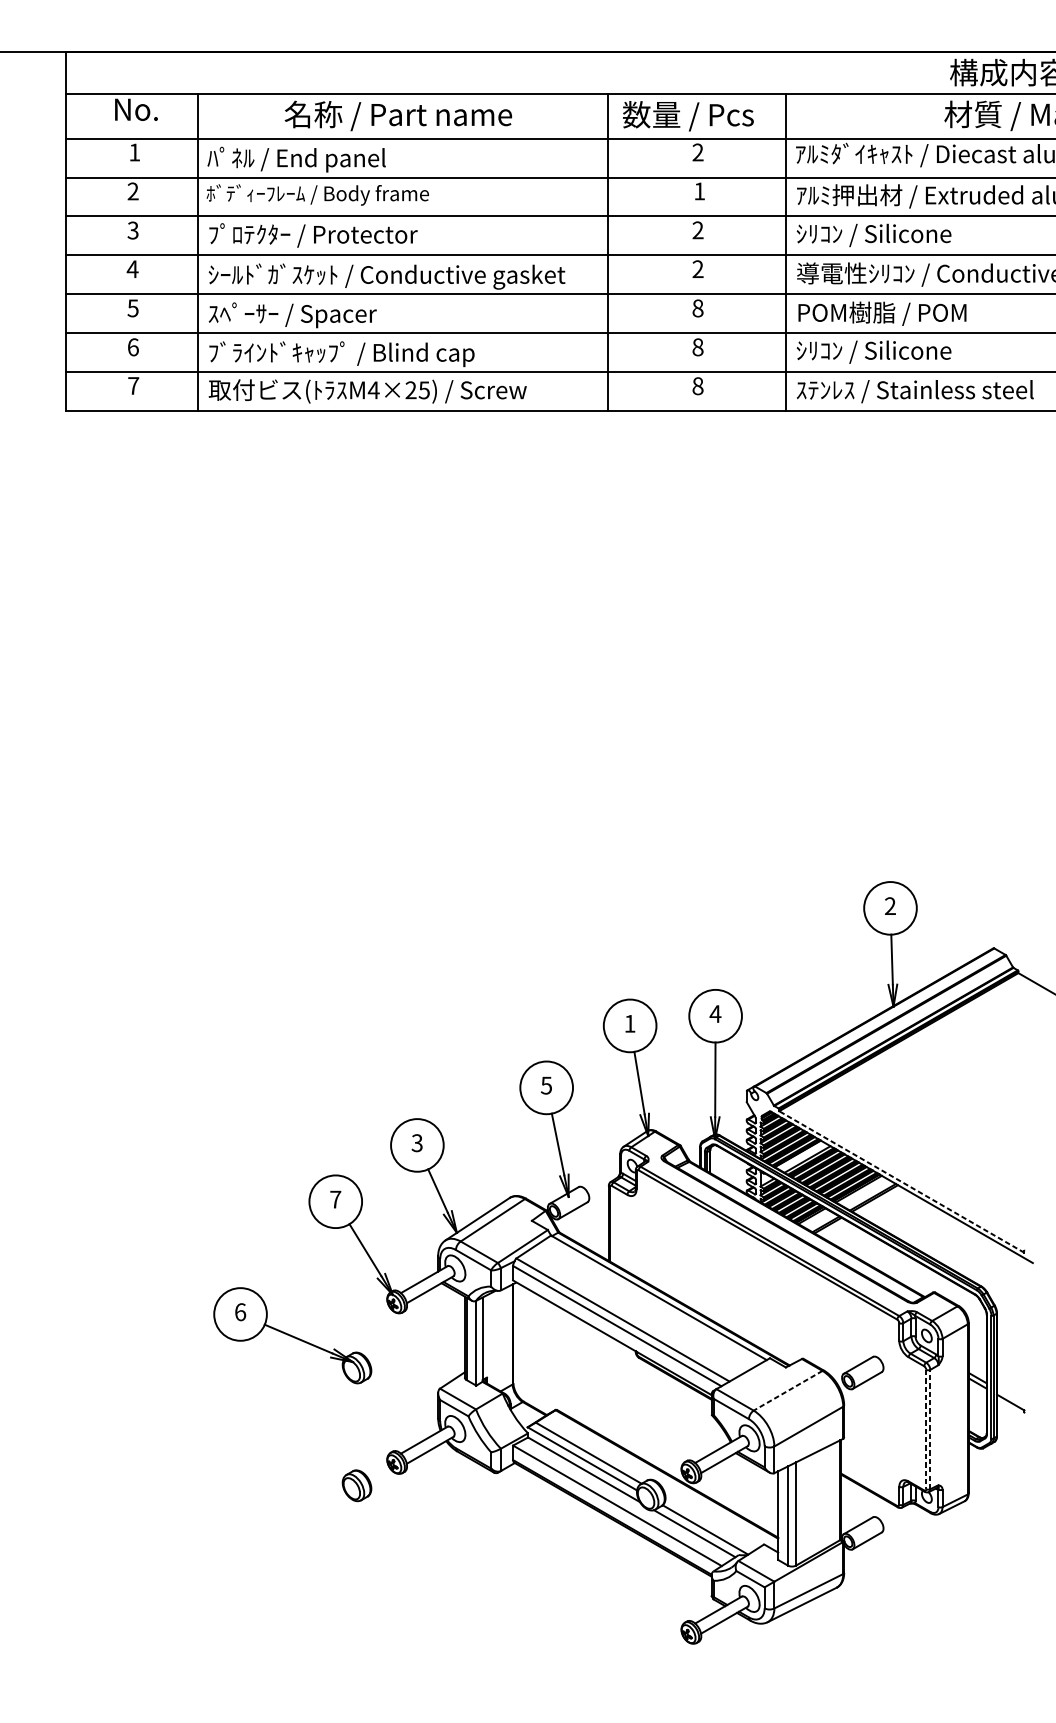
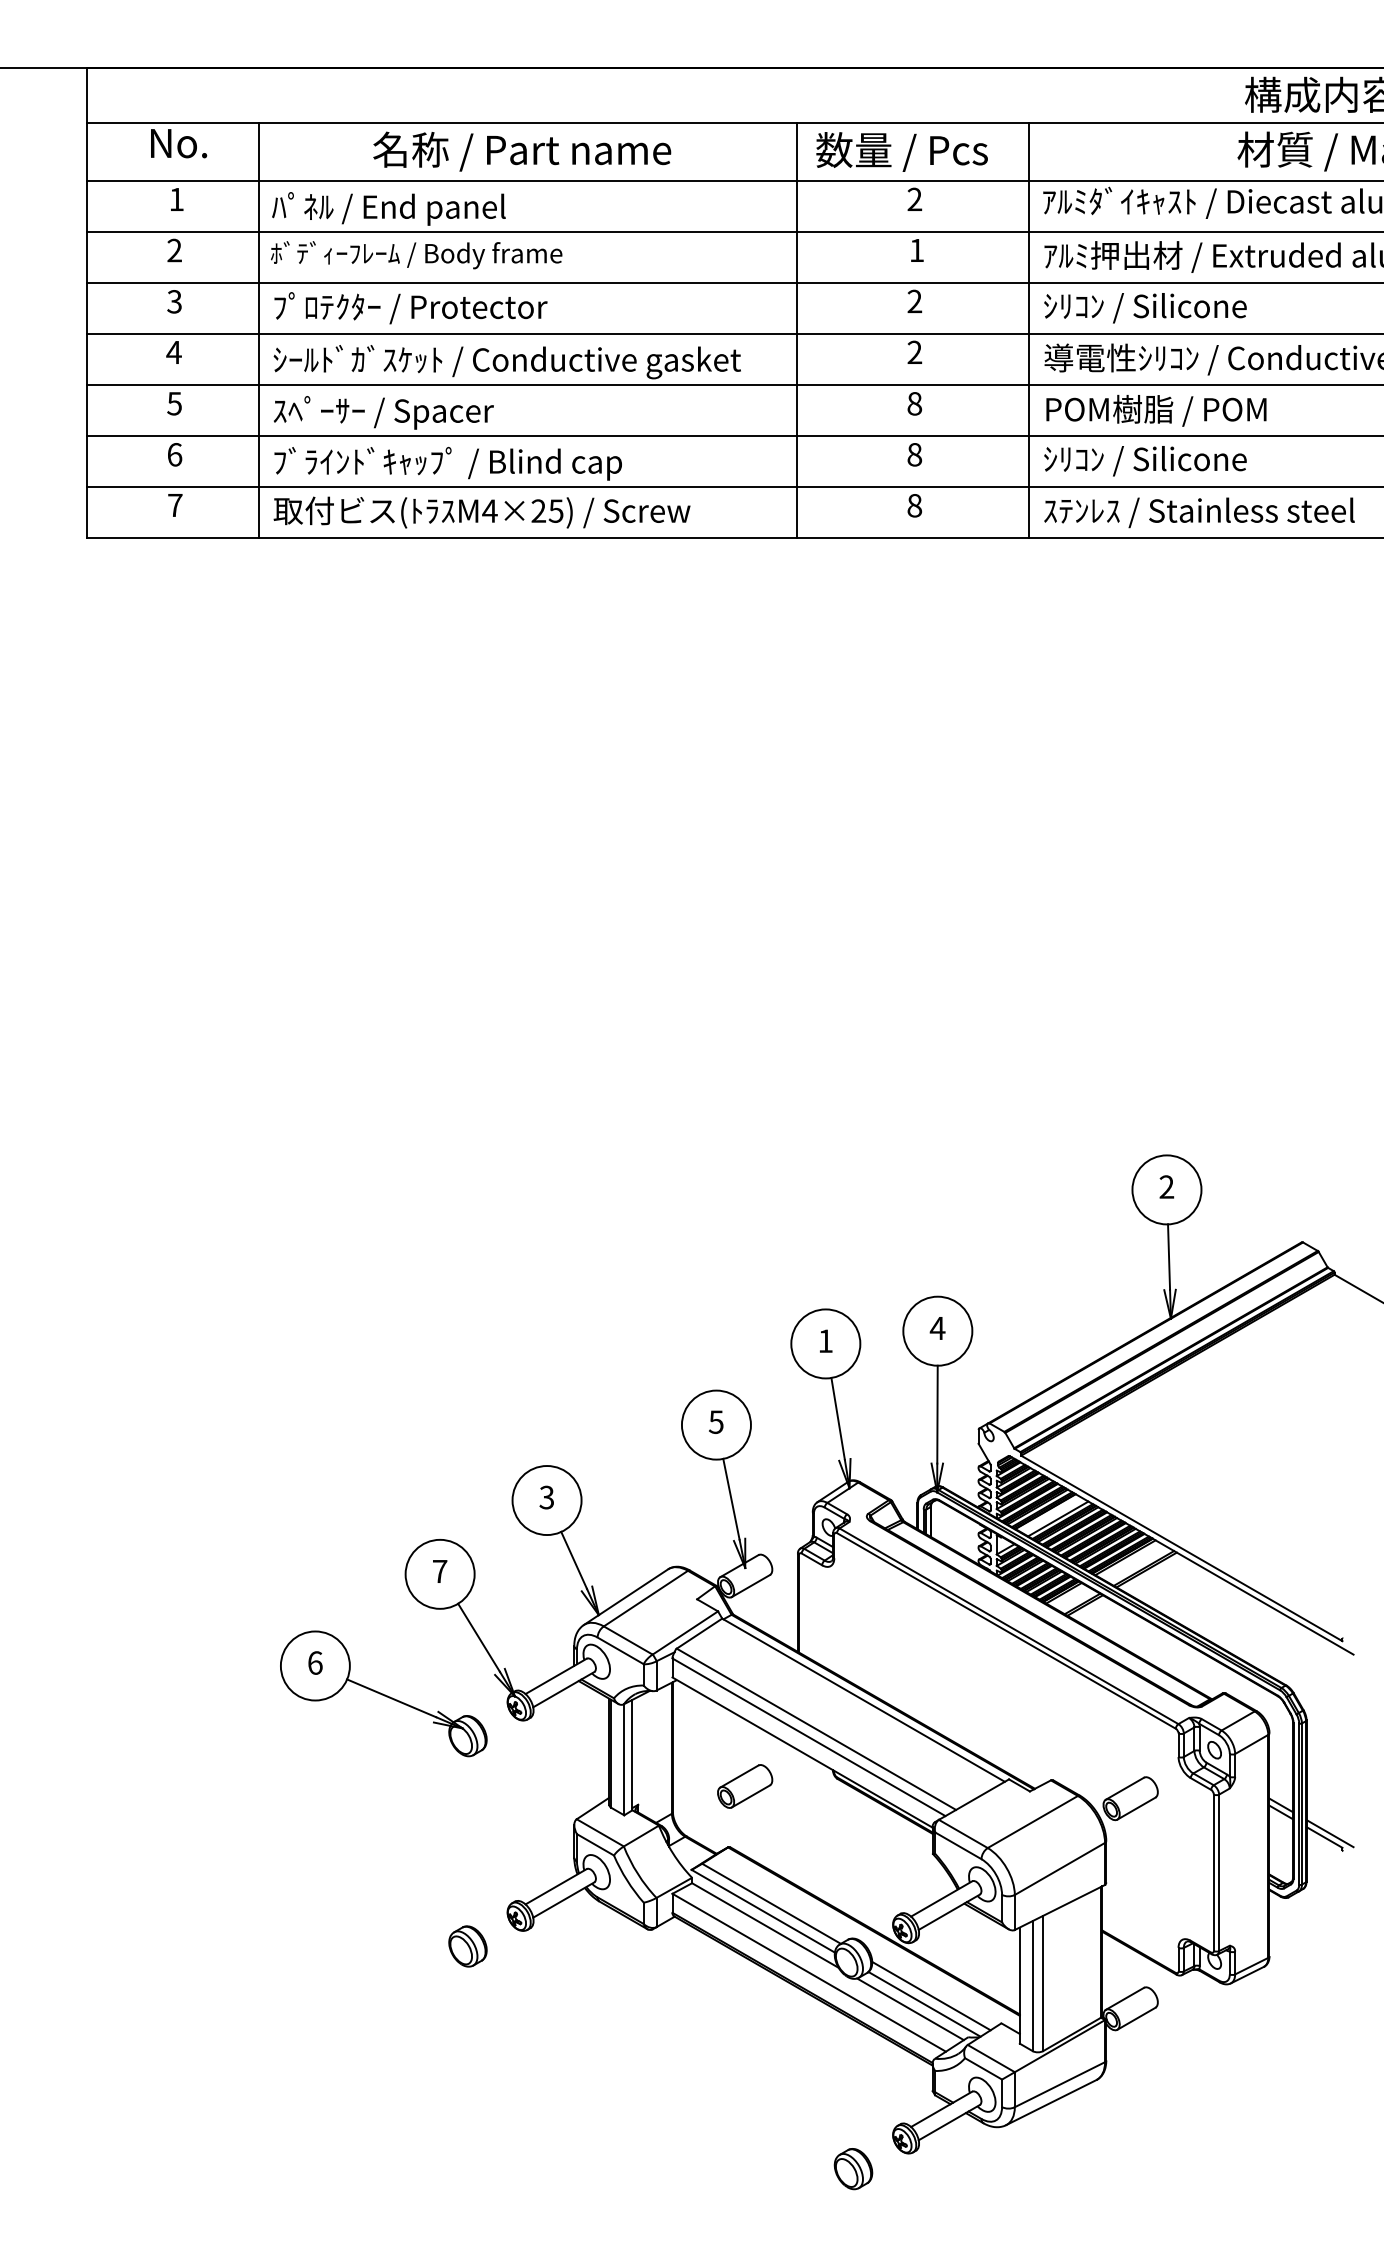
line: (901, 1182) -> (1181, 1548), dashed -> solid
part: (292, 1335) -> (383, 1693), moved
part: (568, 1363) -> (745, 1786), added
line: (787, 1391) -> (1032, 1822), dashed -> solid
line: (1014, 1399) -> (1329, 1833), added
line: (930, 1429) -> (1219, 1872), dashed -> solid
line: (926, 1430) -> (1213, 1873), dashed -> solid
line: (710, 1523) -> (931, 1995), added
part: (651, 1655) -> (853, 2169), added

